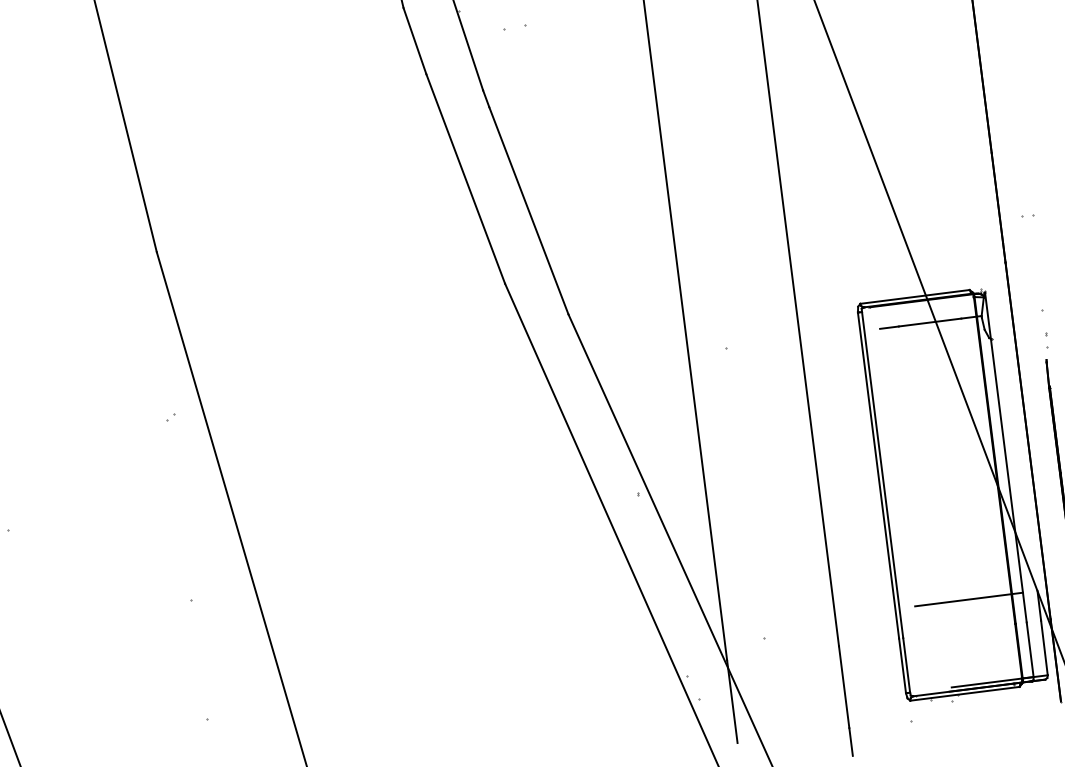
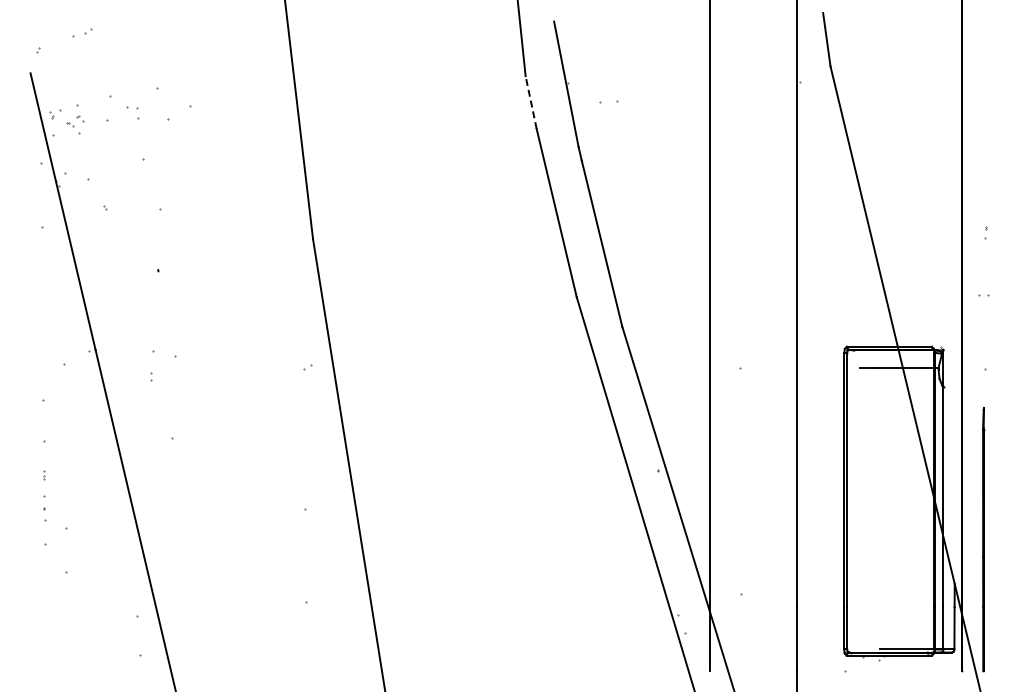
line: (415, 40) -> (531, 102), solid -> dashed
part: (1045, 339) -> (985, 232), moved
line: (969, 599) -> (901, 583), removed

